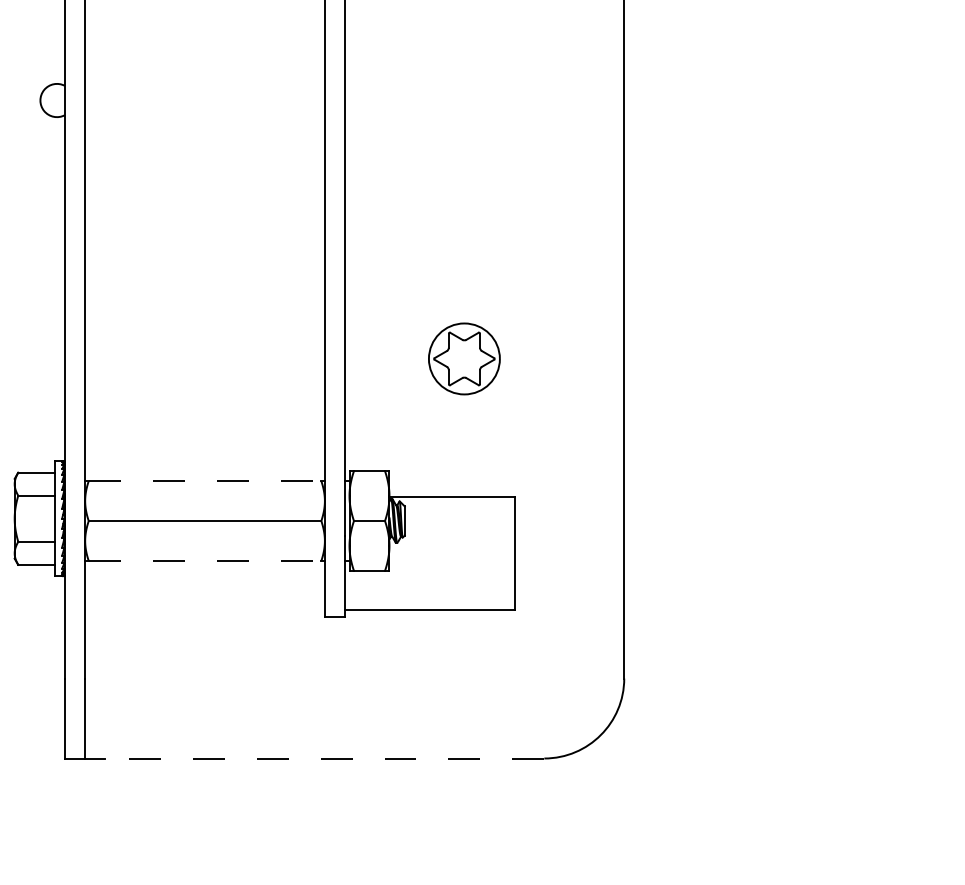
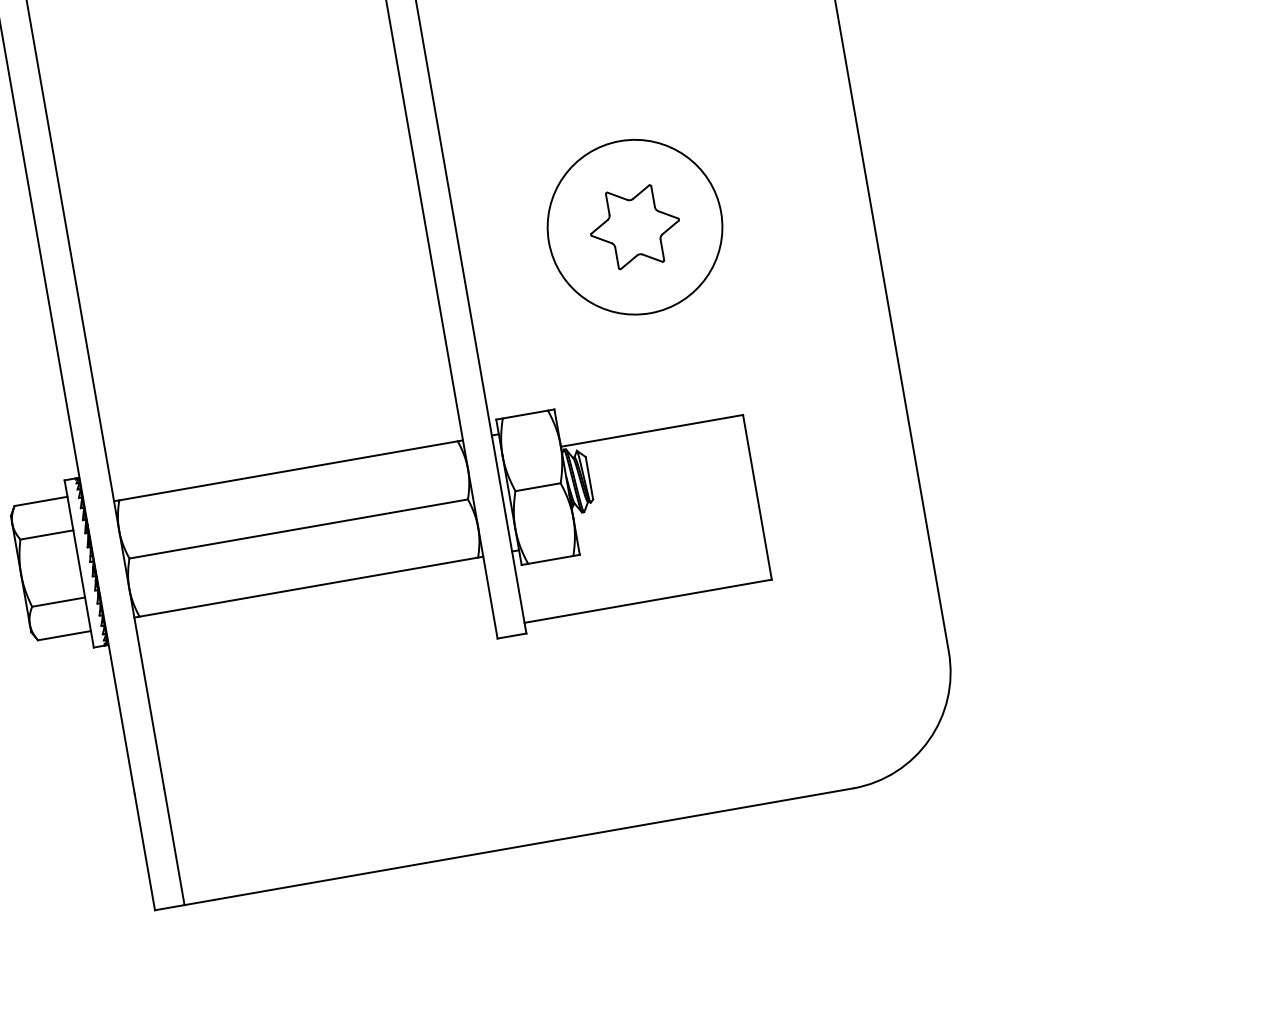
circle: (464, 358) -> (635, 226), size x1.67
line: (205, 481) -> (289, 471), dashed -> solid
line: (205, 560) -> (309, 586), dashed -> solid
line: (324, 758) -> (532, 844), dashed -> solid

